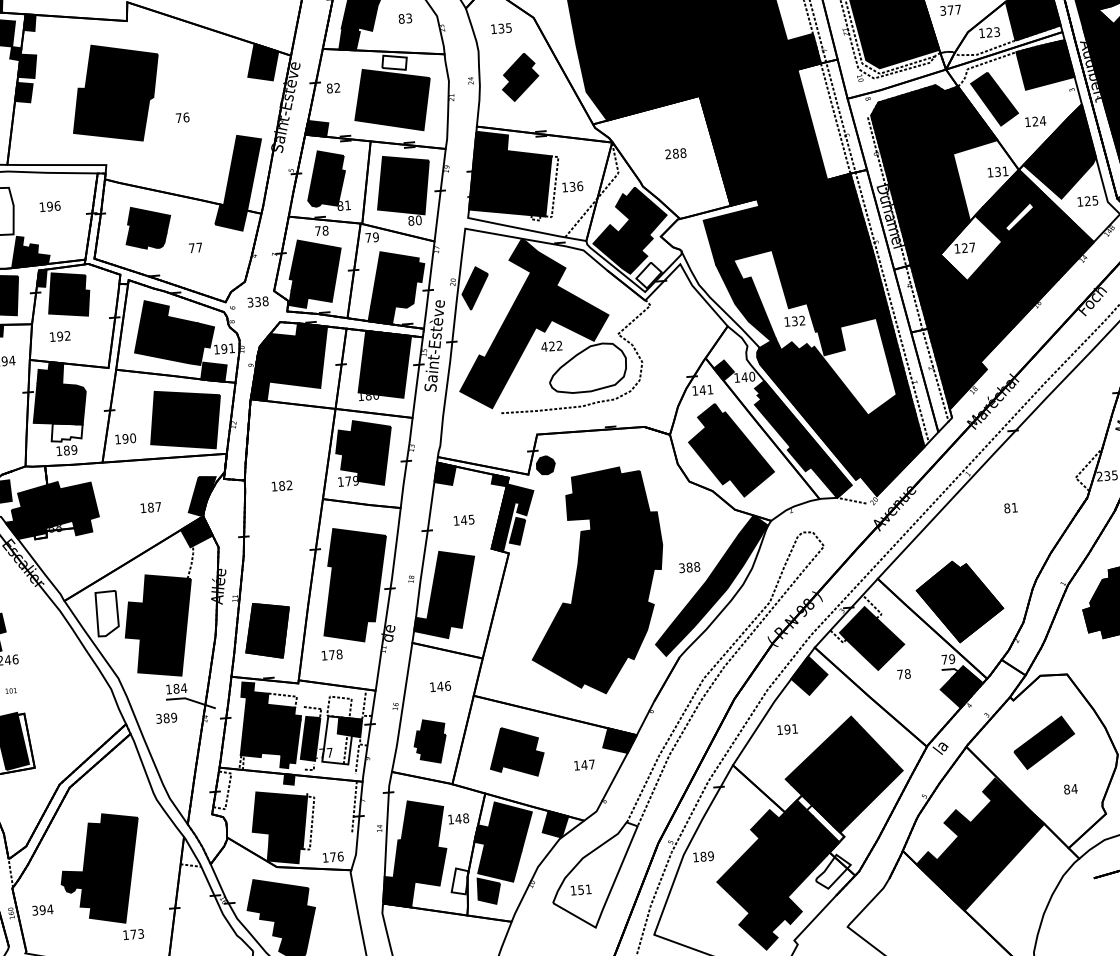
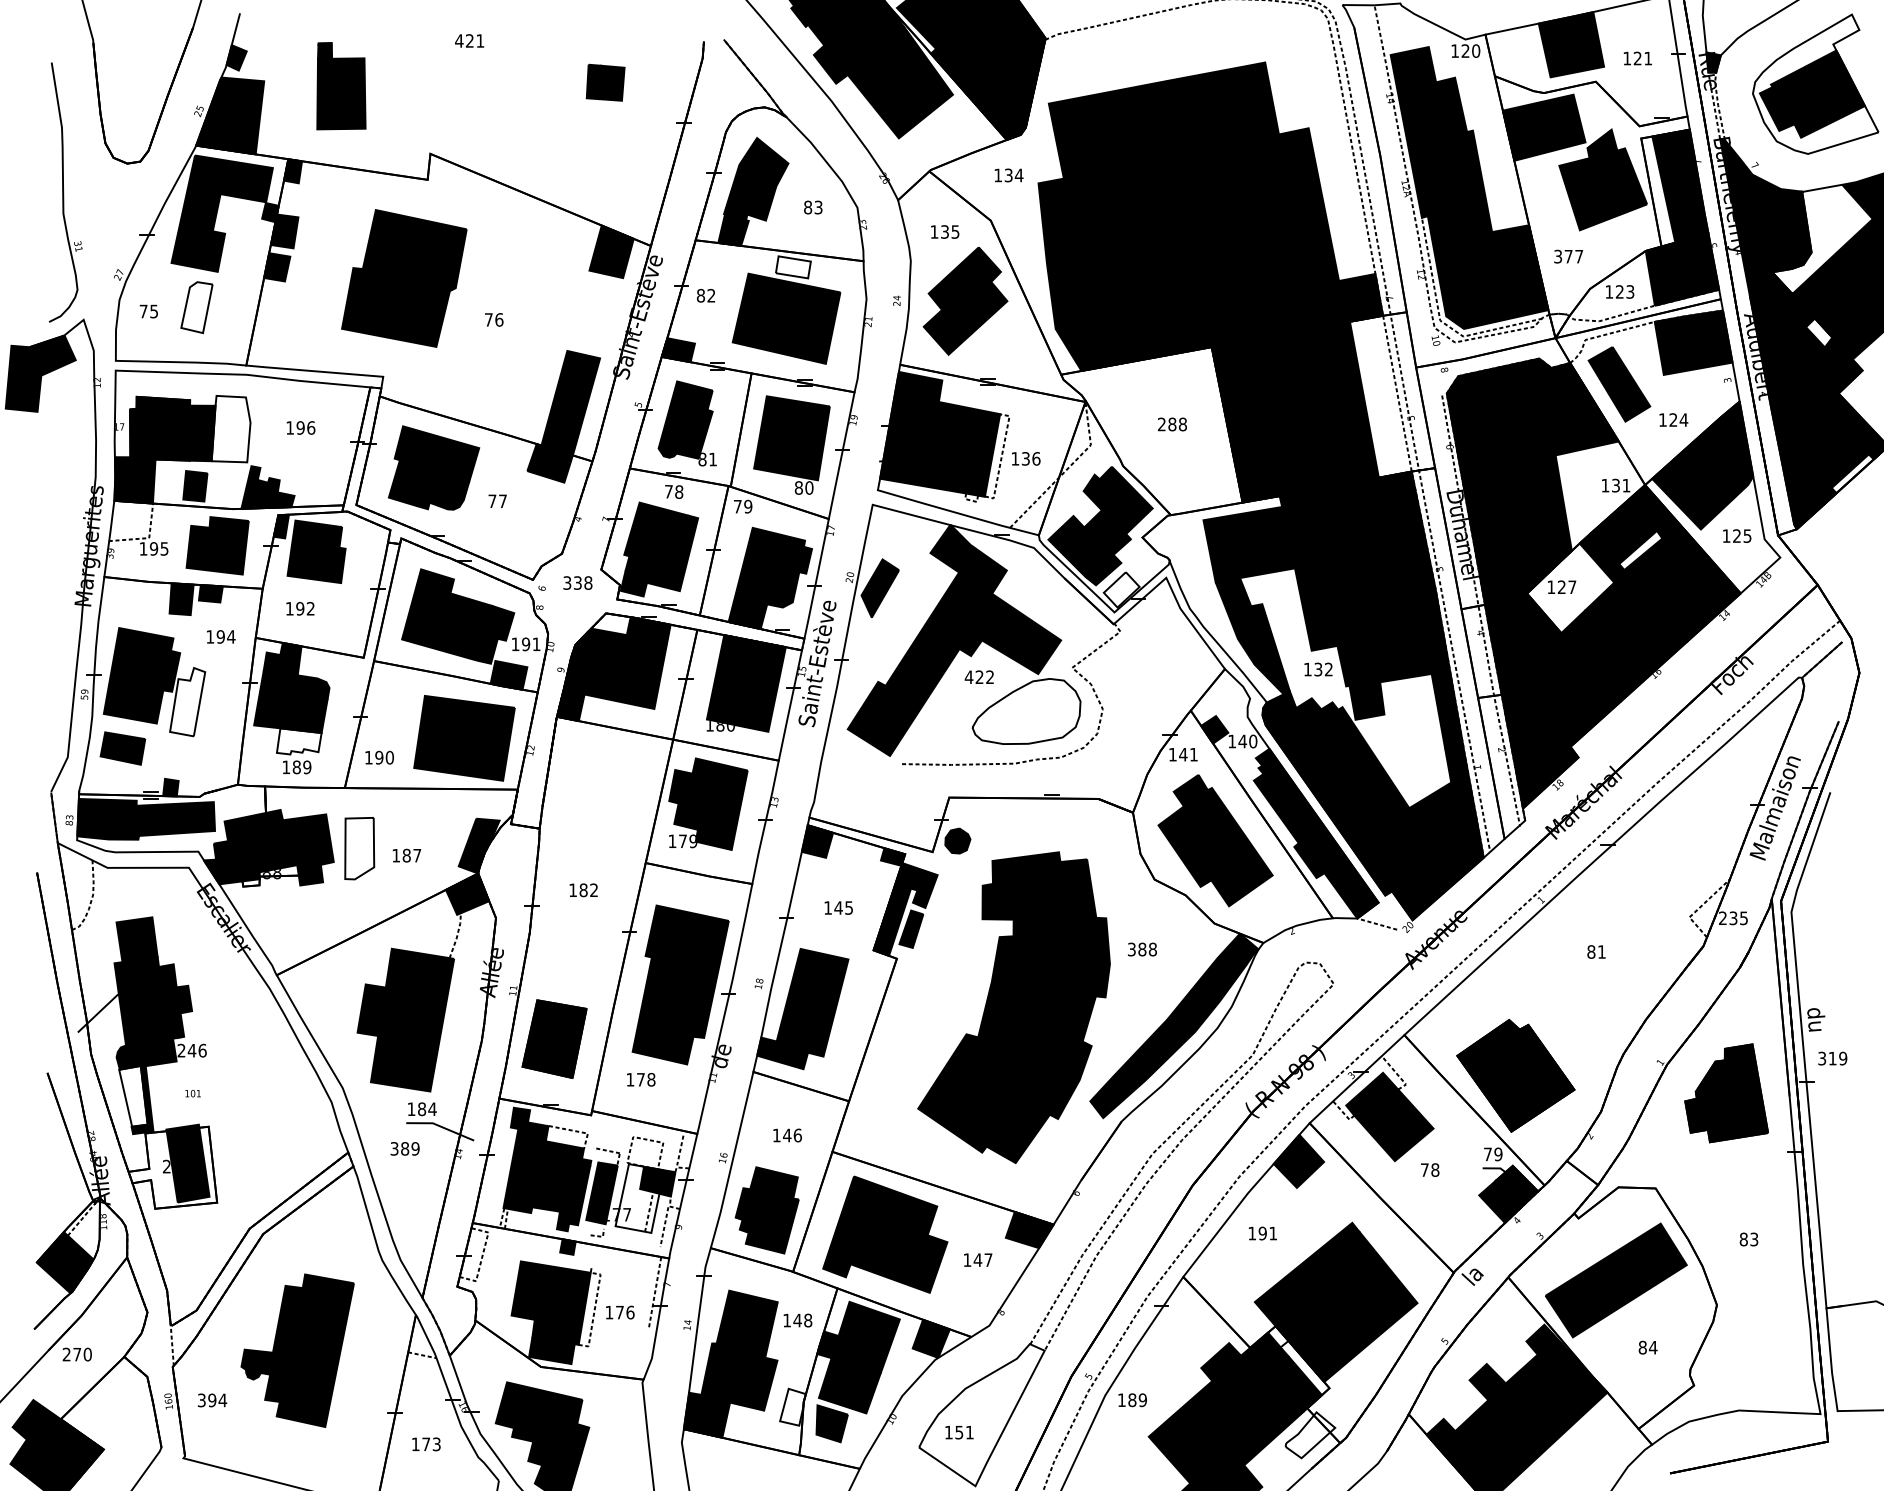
part: (520, 77) -> (965, 301), size x1.67
part: (148, 227) -> (434, 467), size x1.43
text: (281, 486) -> (583, 890), moved
text: (689, 567) -> (1142, 949), moved
part: (107, 613) -> (359, 848), moved
part: (429, 741) -> (766, 1210), size x1.43
part: (1044, 742) -> (1616, 1280), size x1.67
part: (516, 752) -> (885, 1234), size x1.67
text: (333, 857) -> (620, 1312), moved
text: (133, 934) -> (426, 1444), moved

